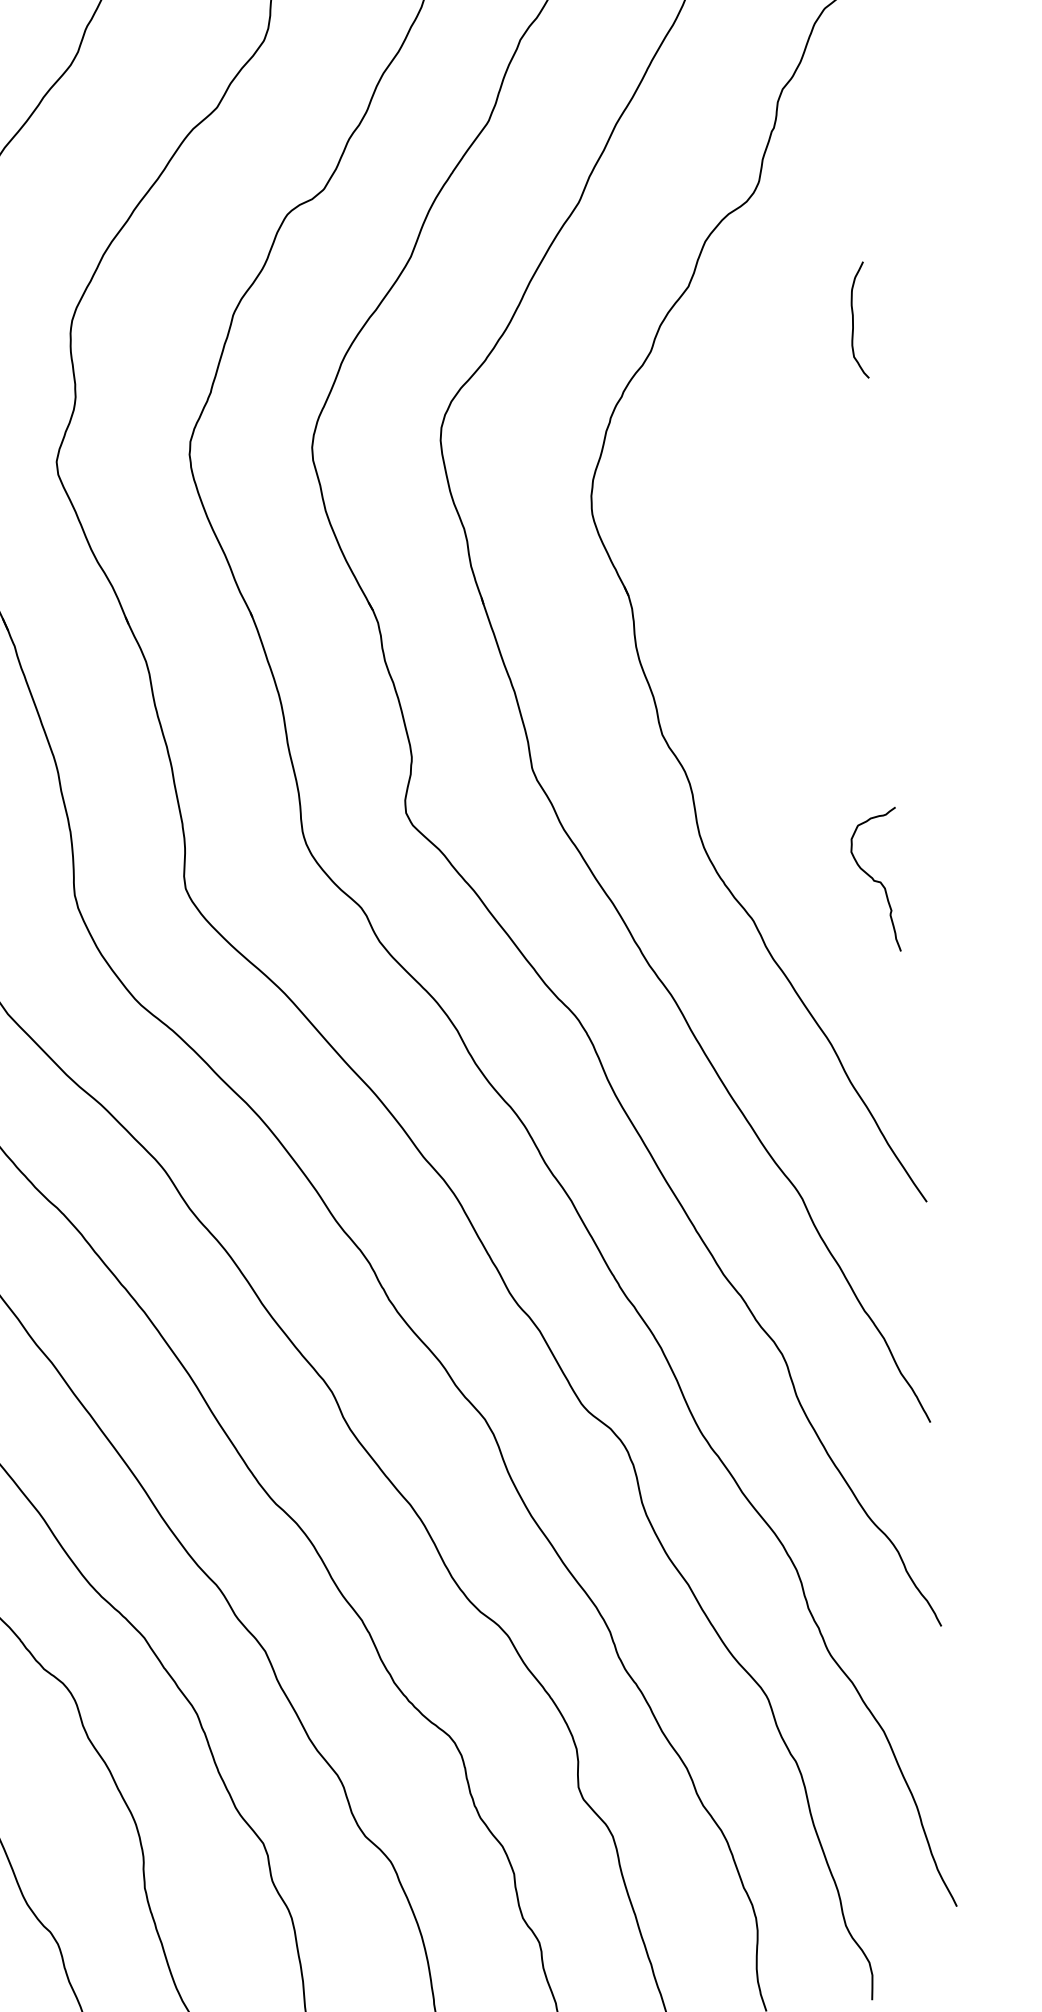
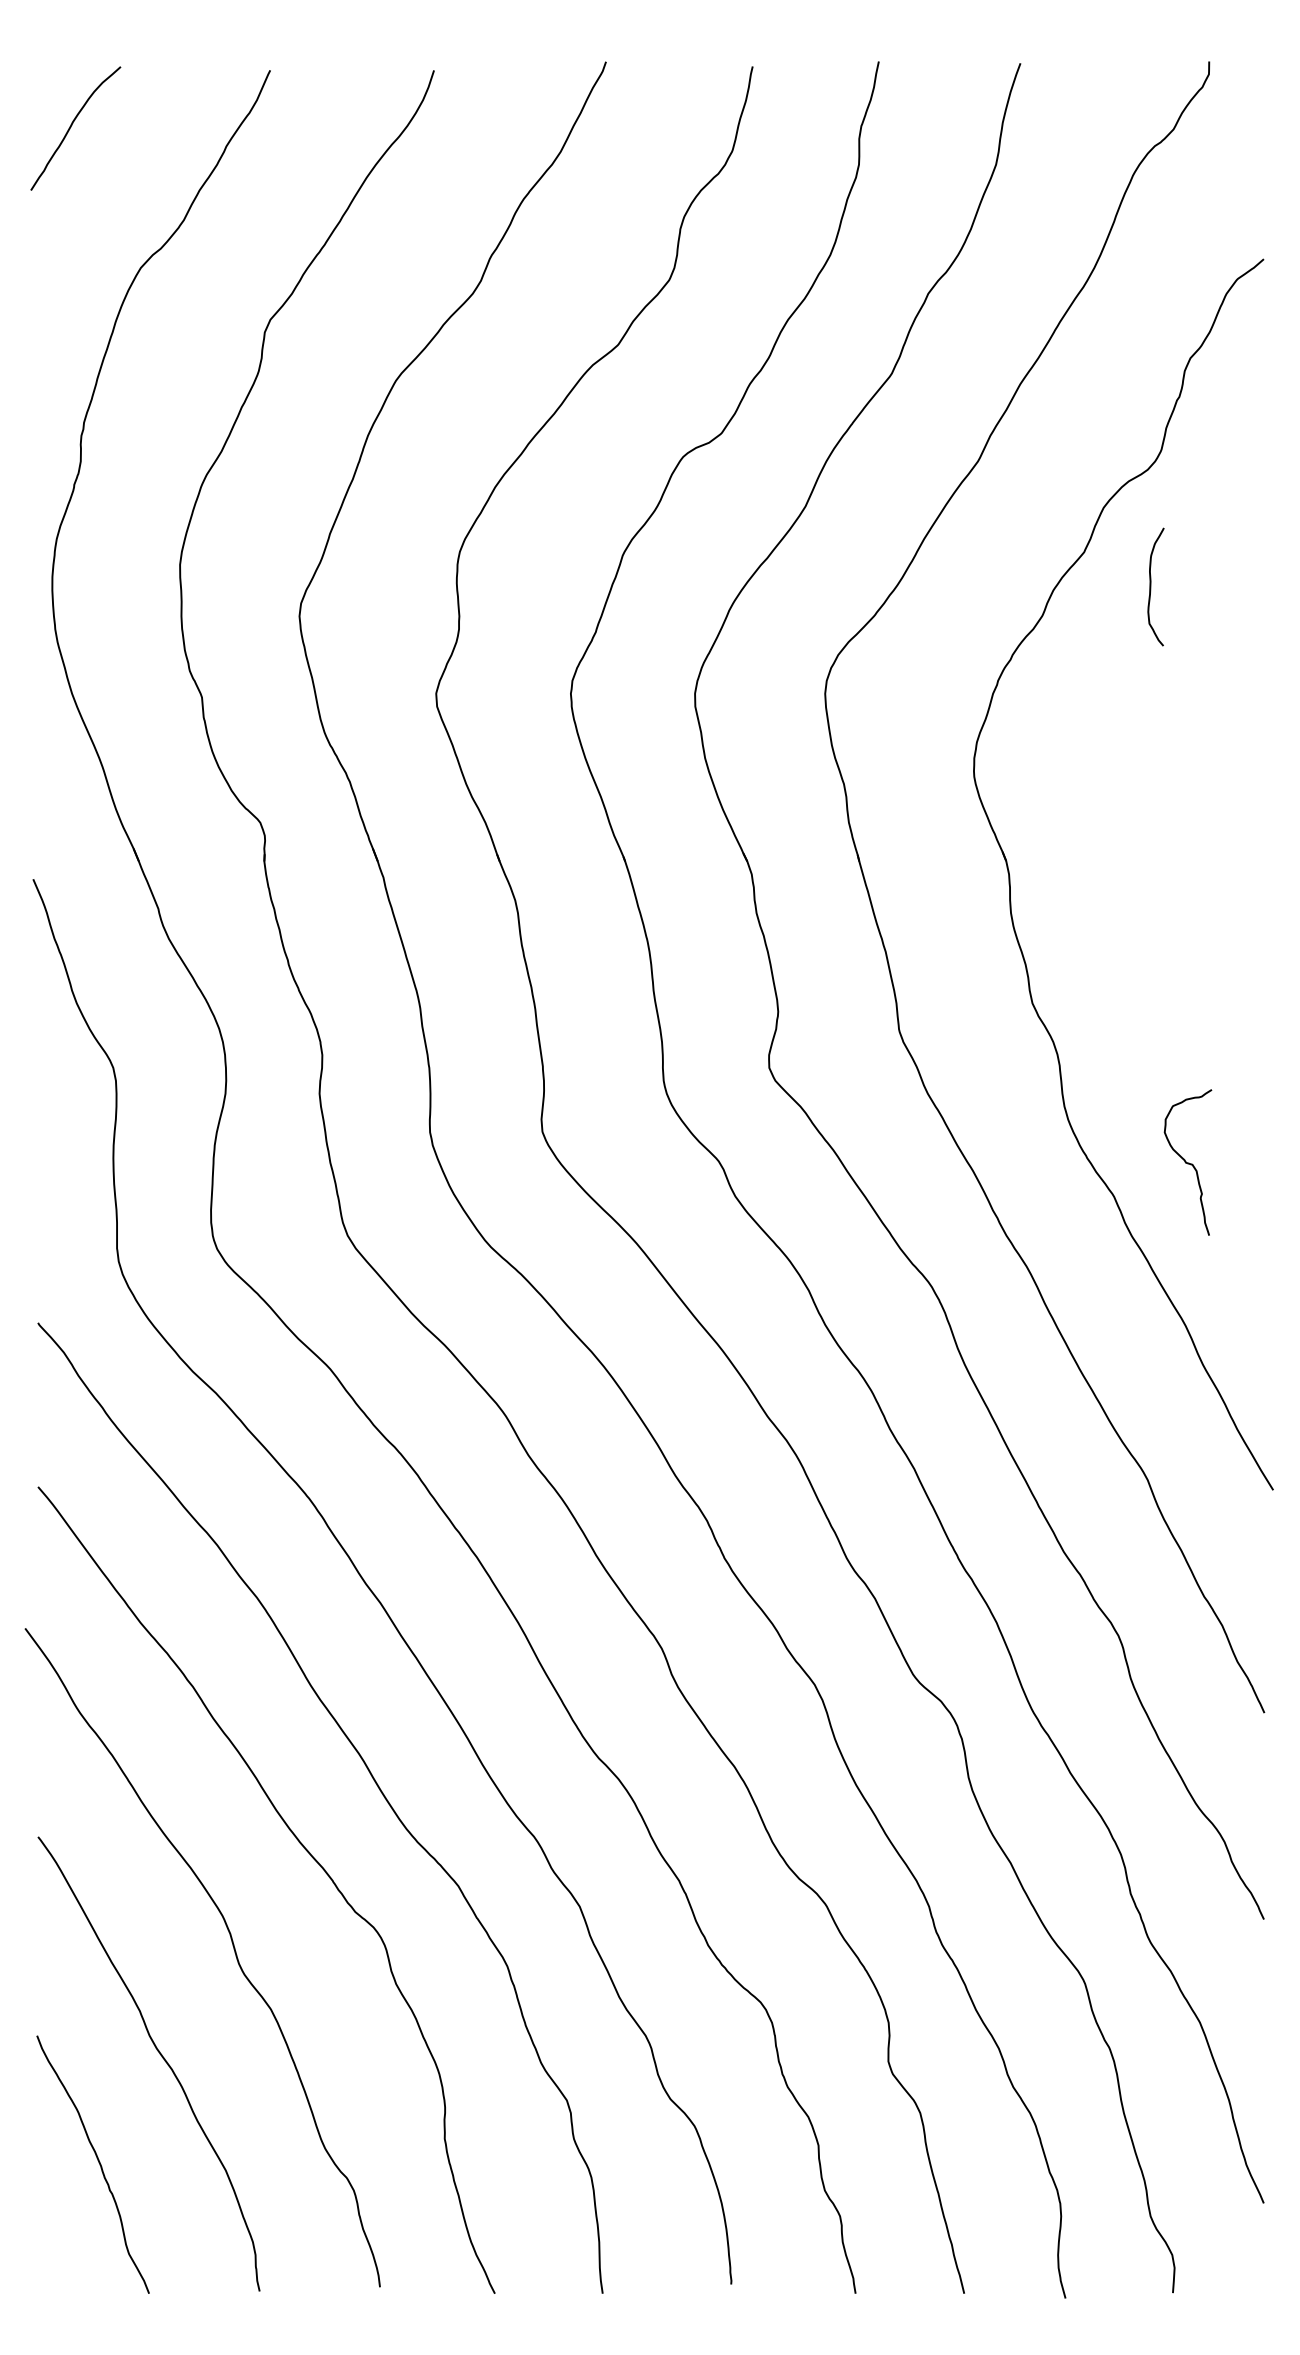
curve: (854, 320) -> (1151, 586), moved
curve: (875, 880) -> (1187, 1162), moved

